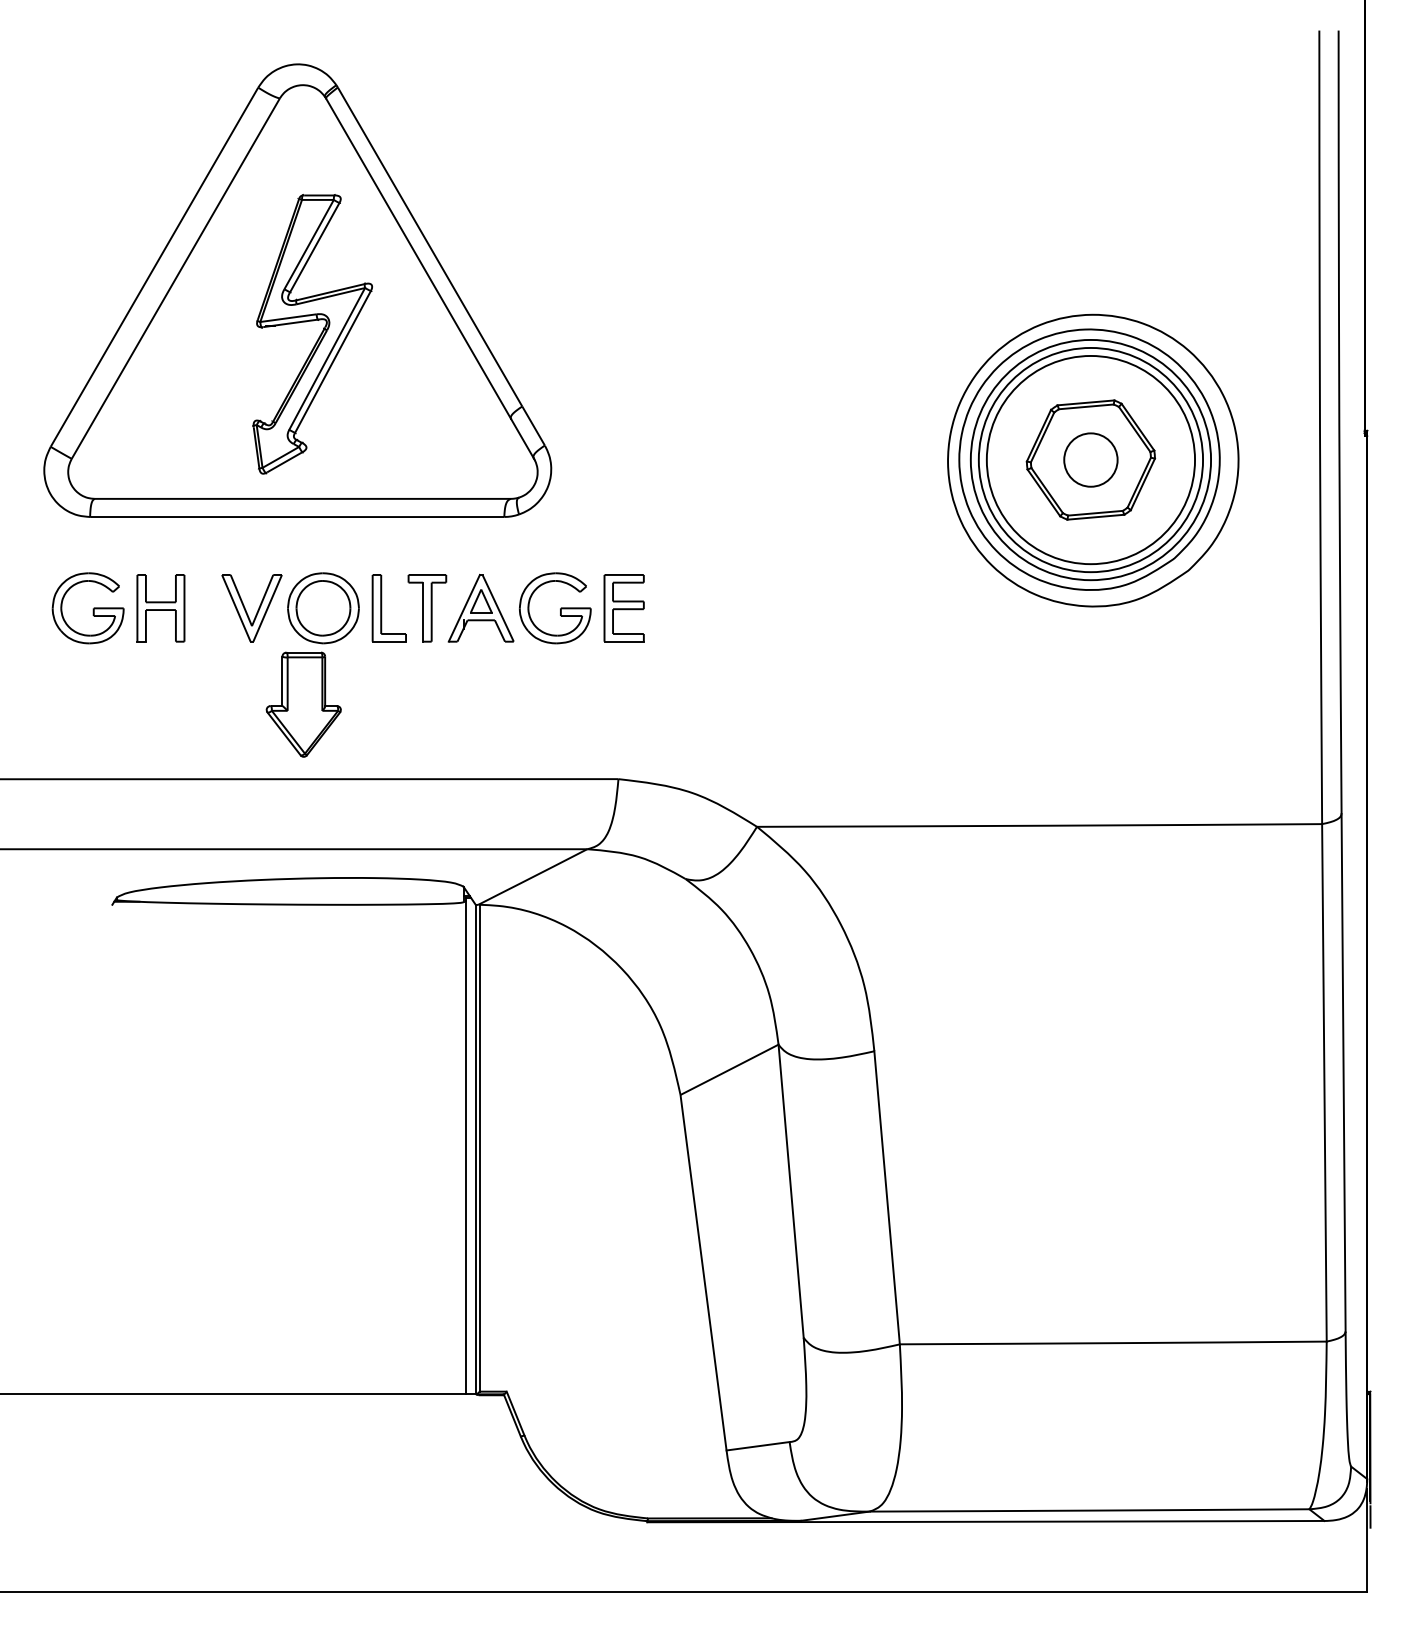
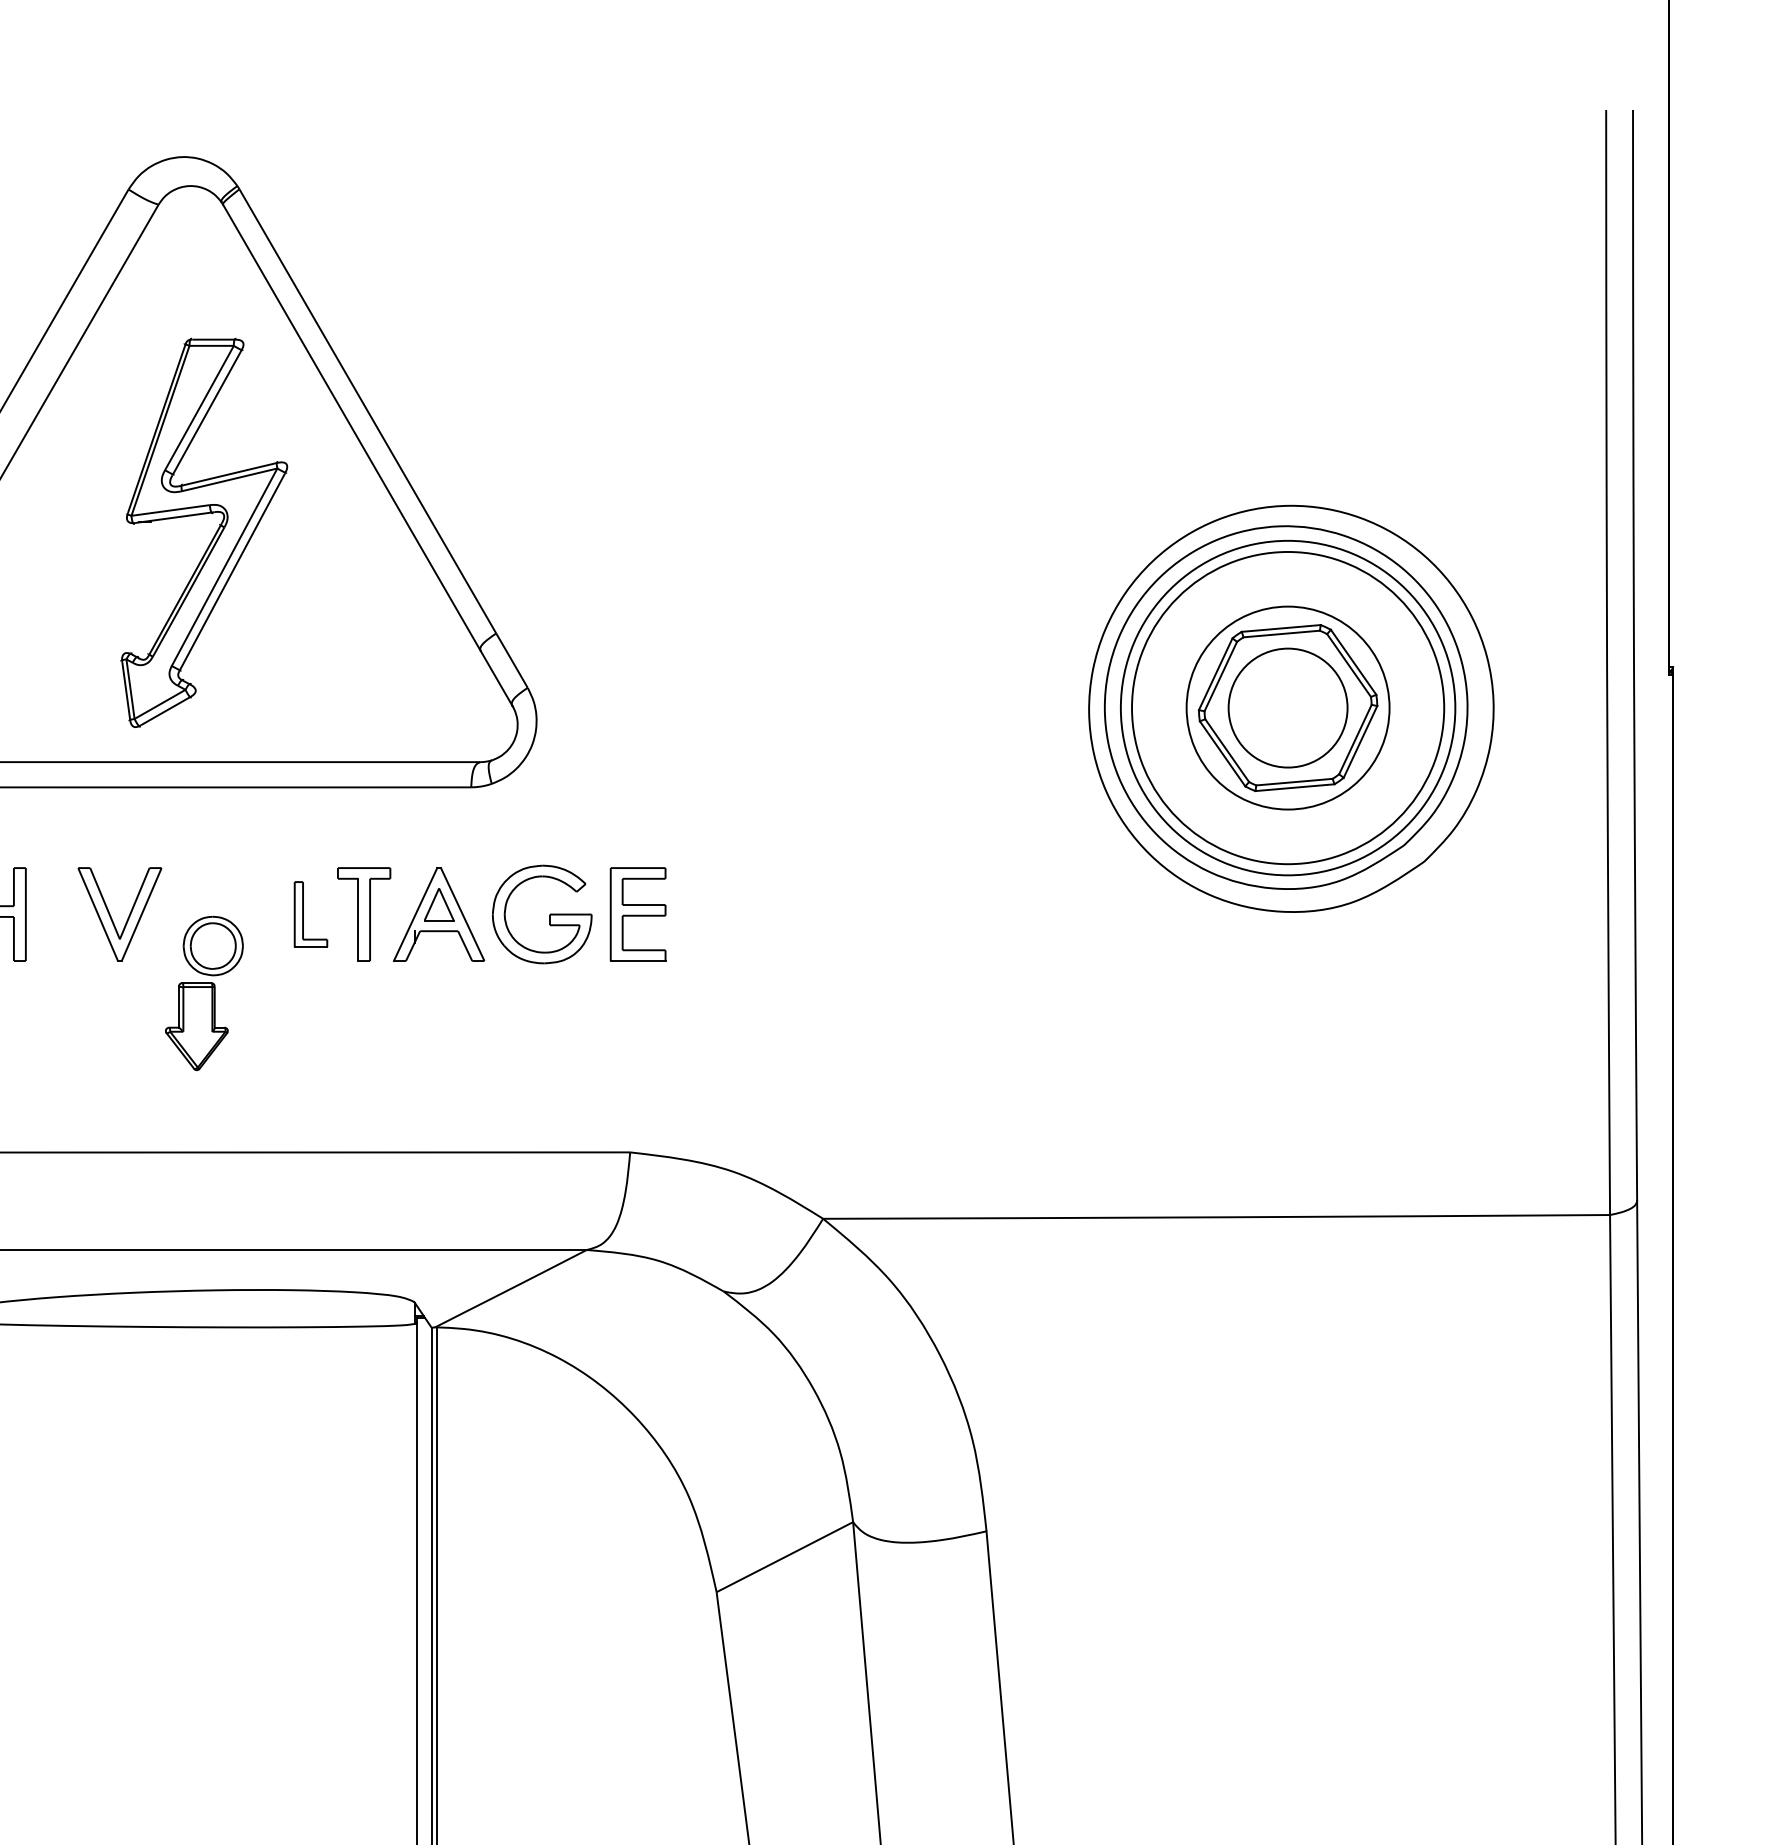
circle: (1090, 459) -> (1287, 707), size x0.7
circle: (1090, 459) -> (1287, 707), size x1.6
part: (388, 608) -> (309, 914), size x0.7
part: (312, 664) -> (204, 992), size x0.6

